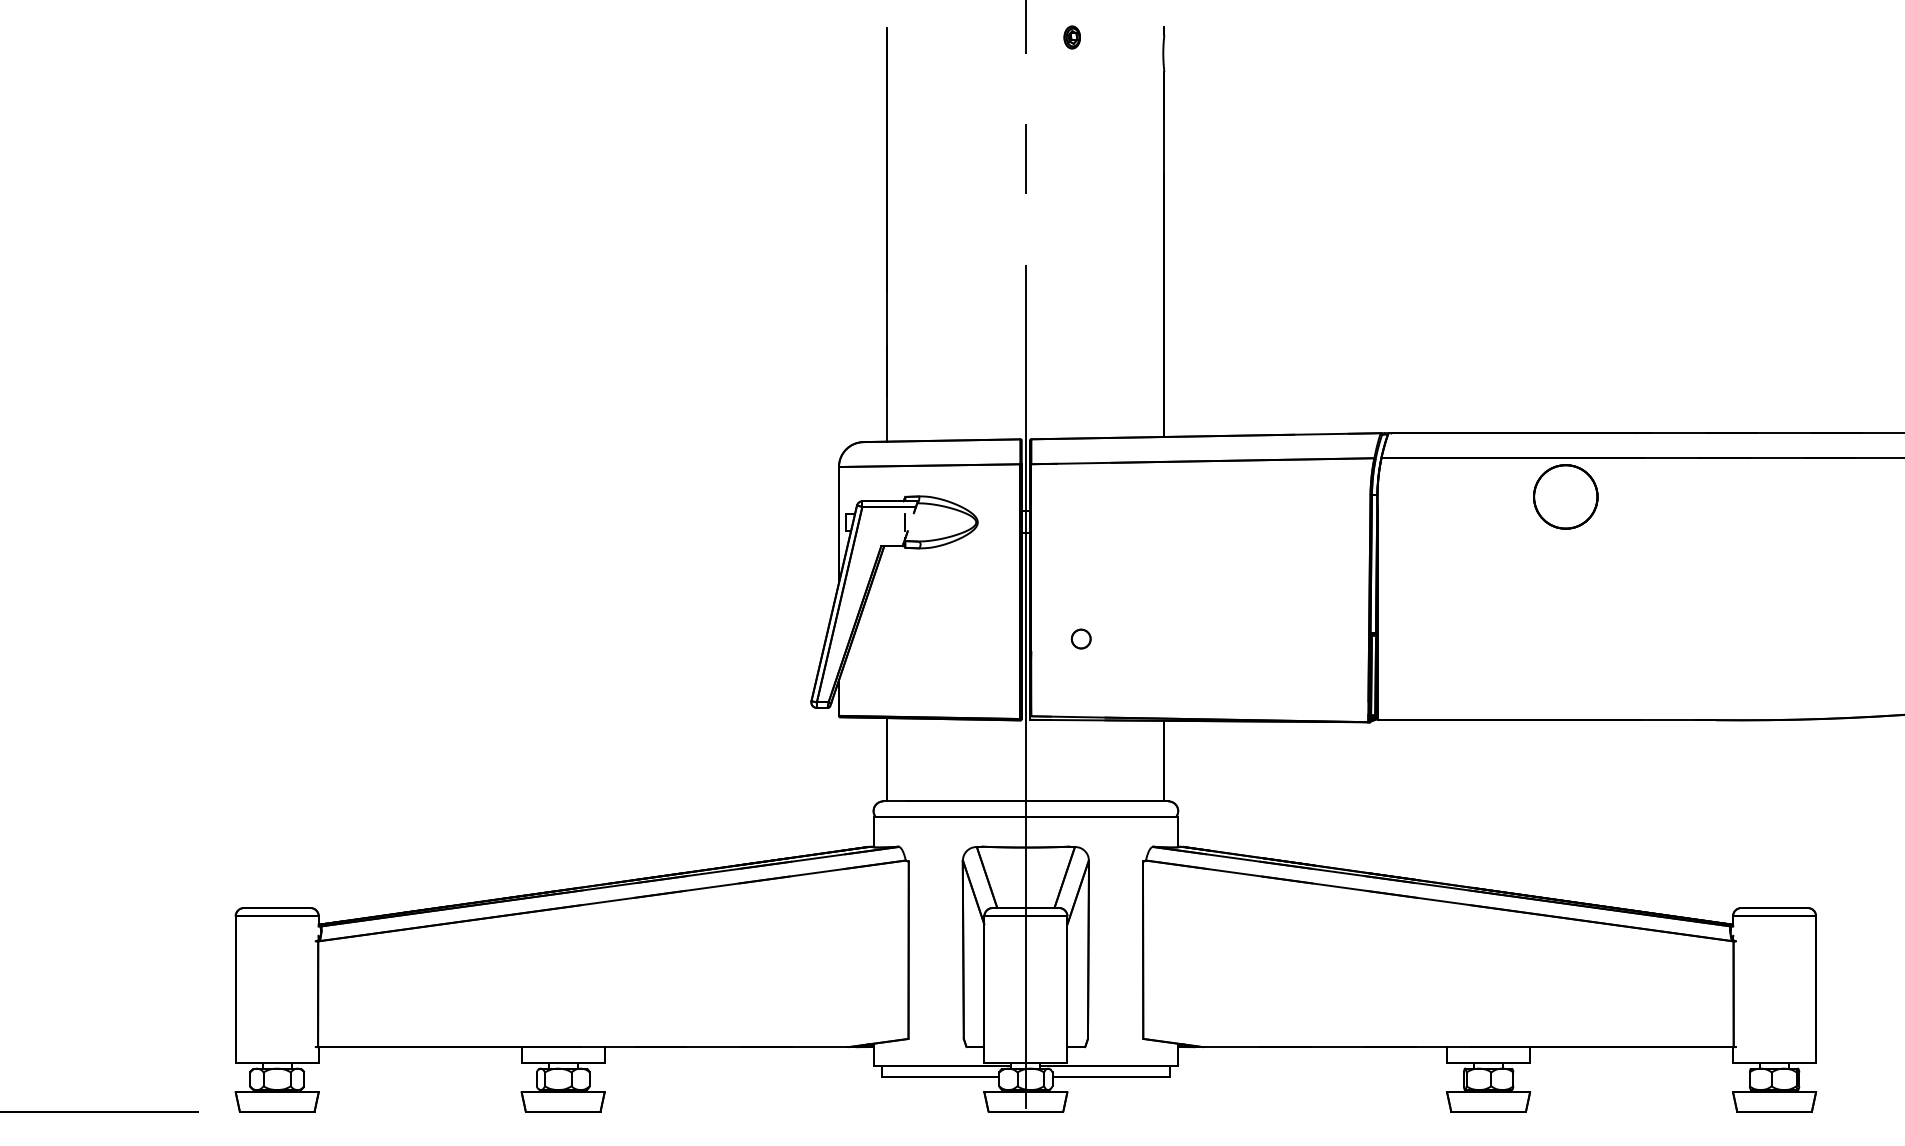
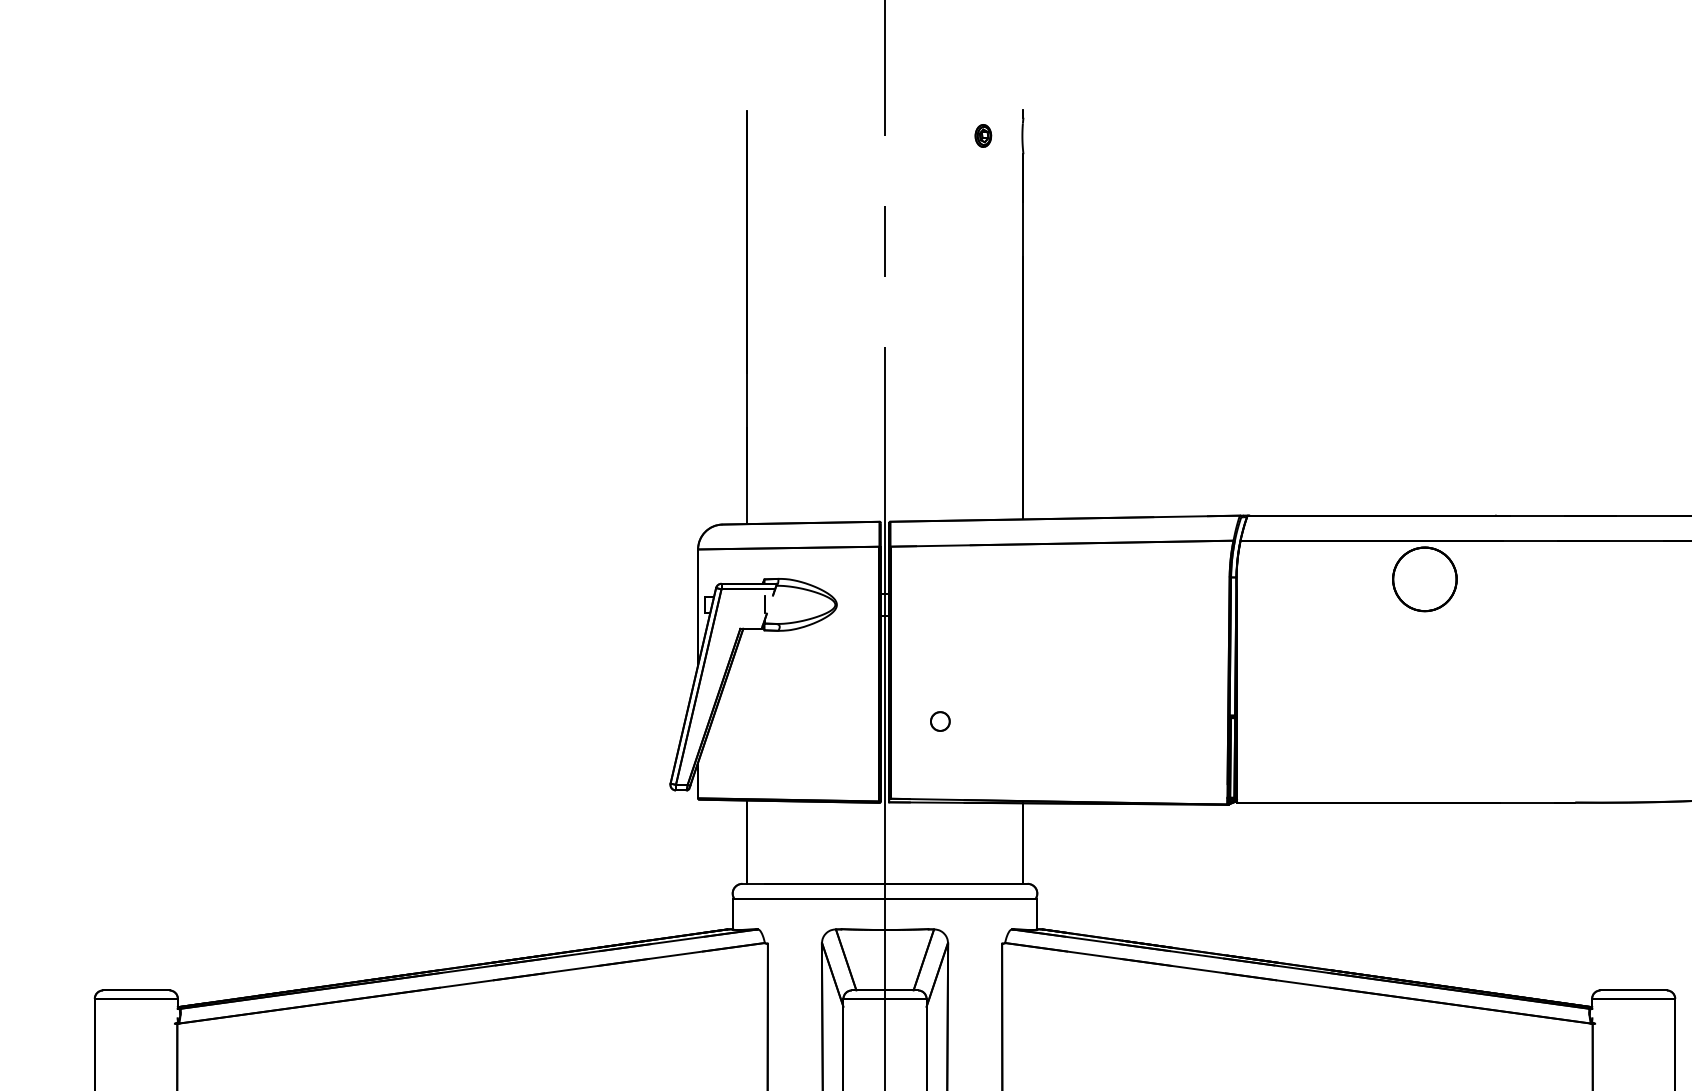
part: (1071, 37) -> (982, 135), moved

